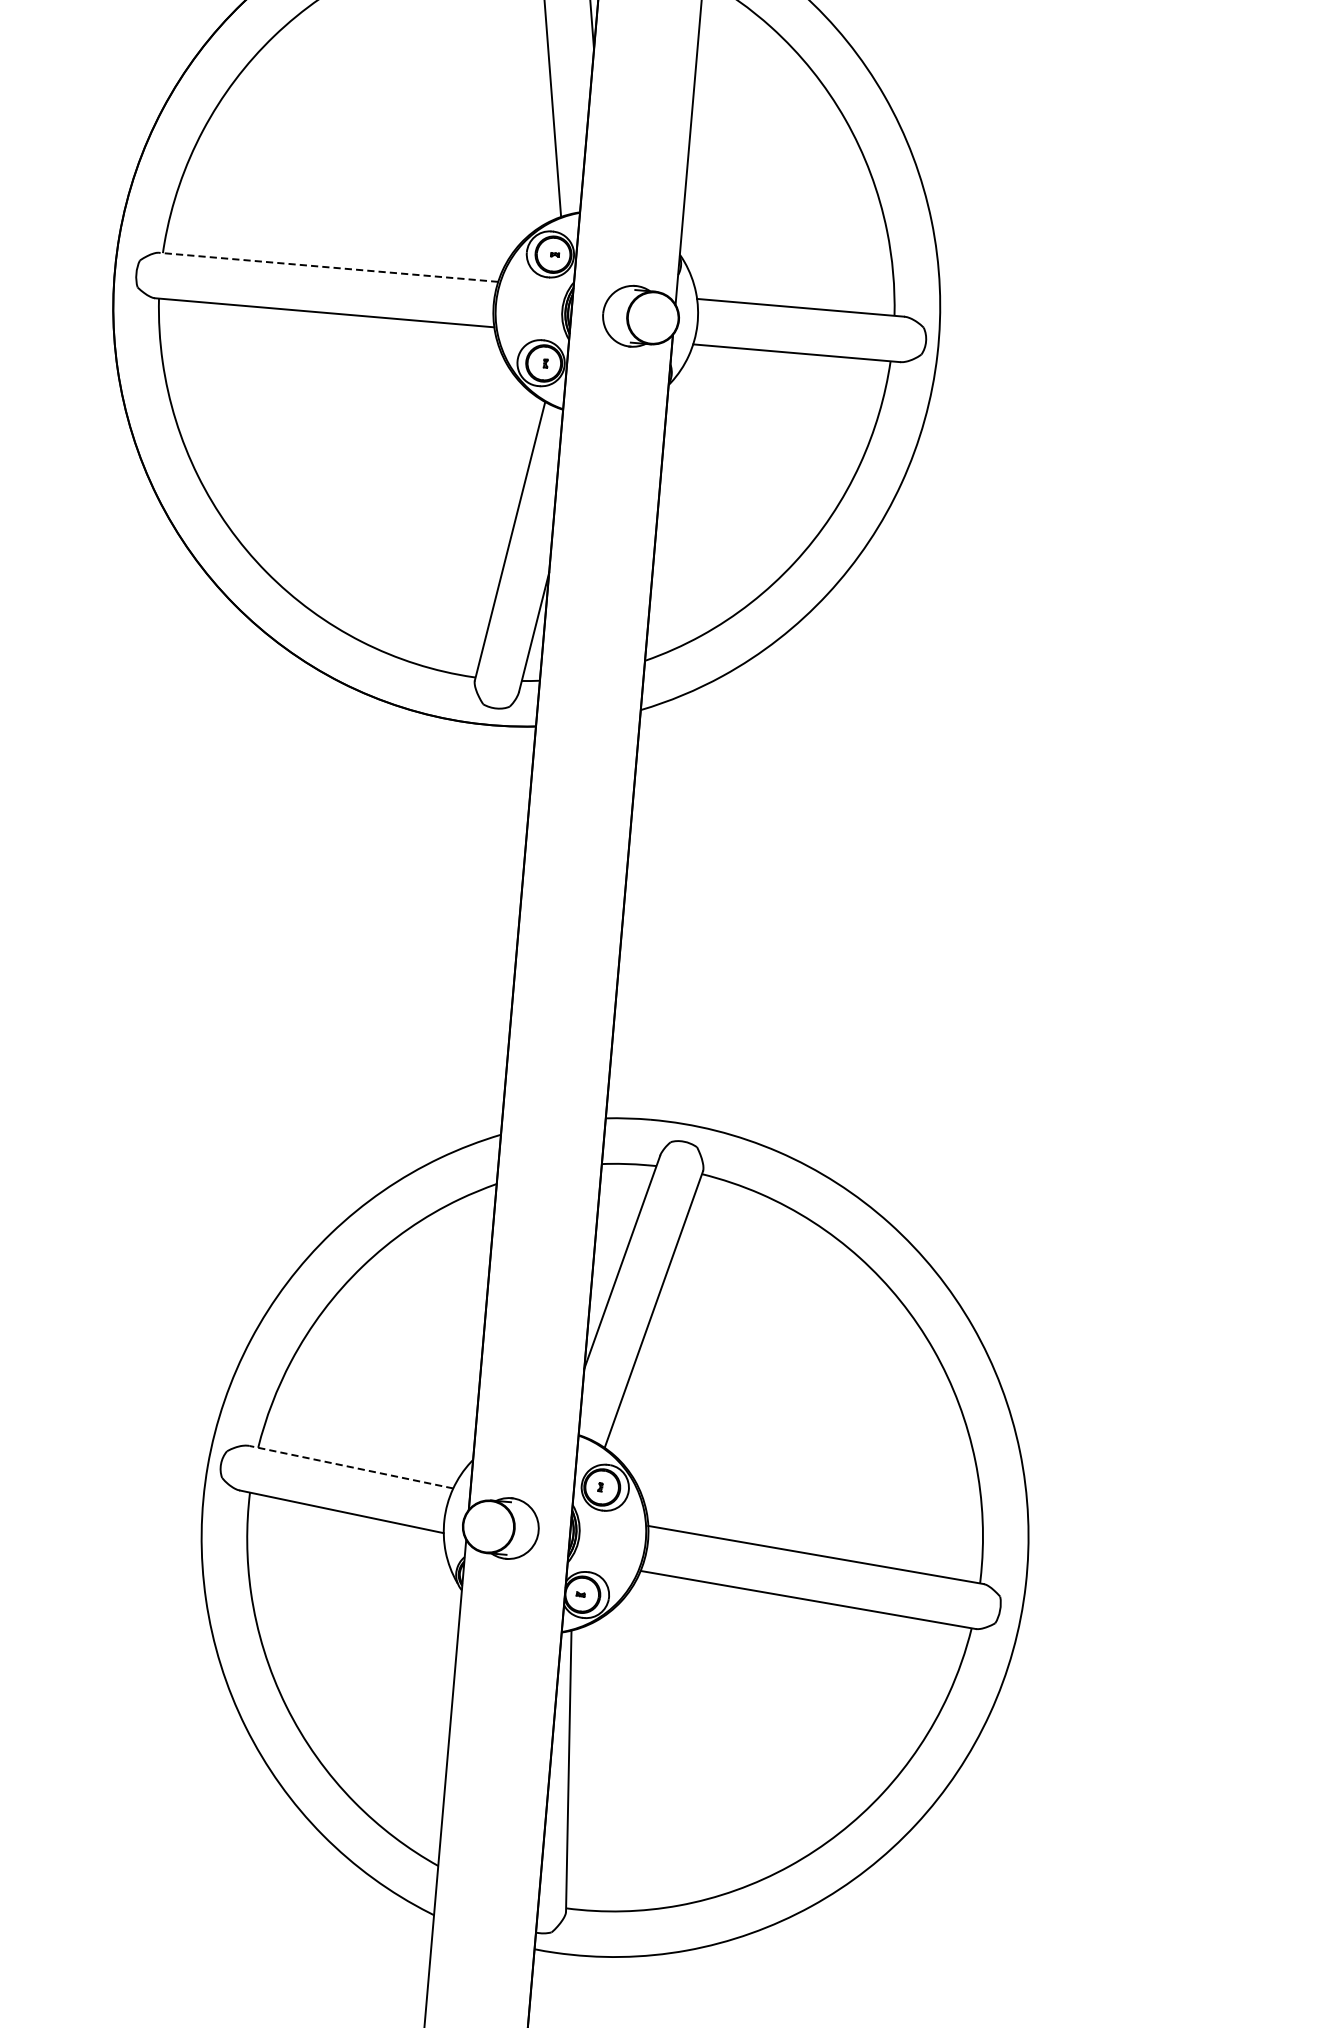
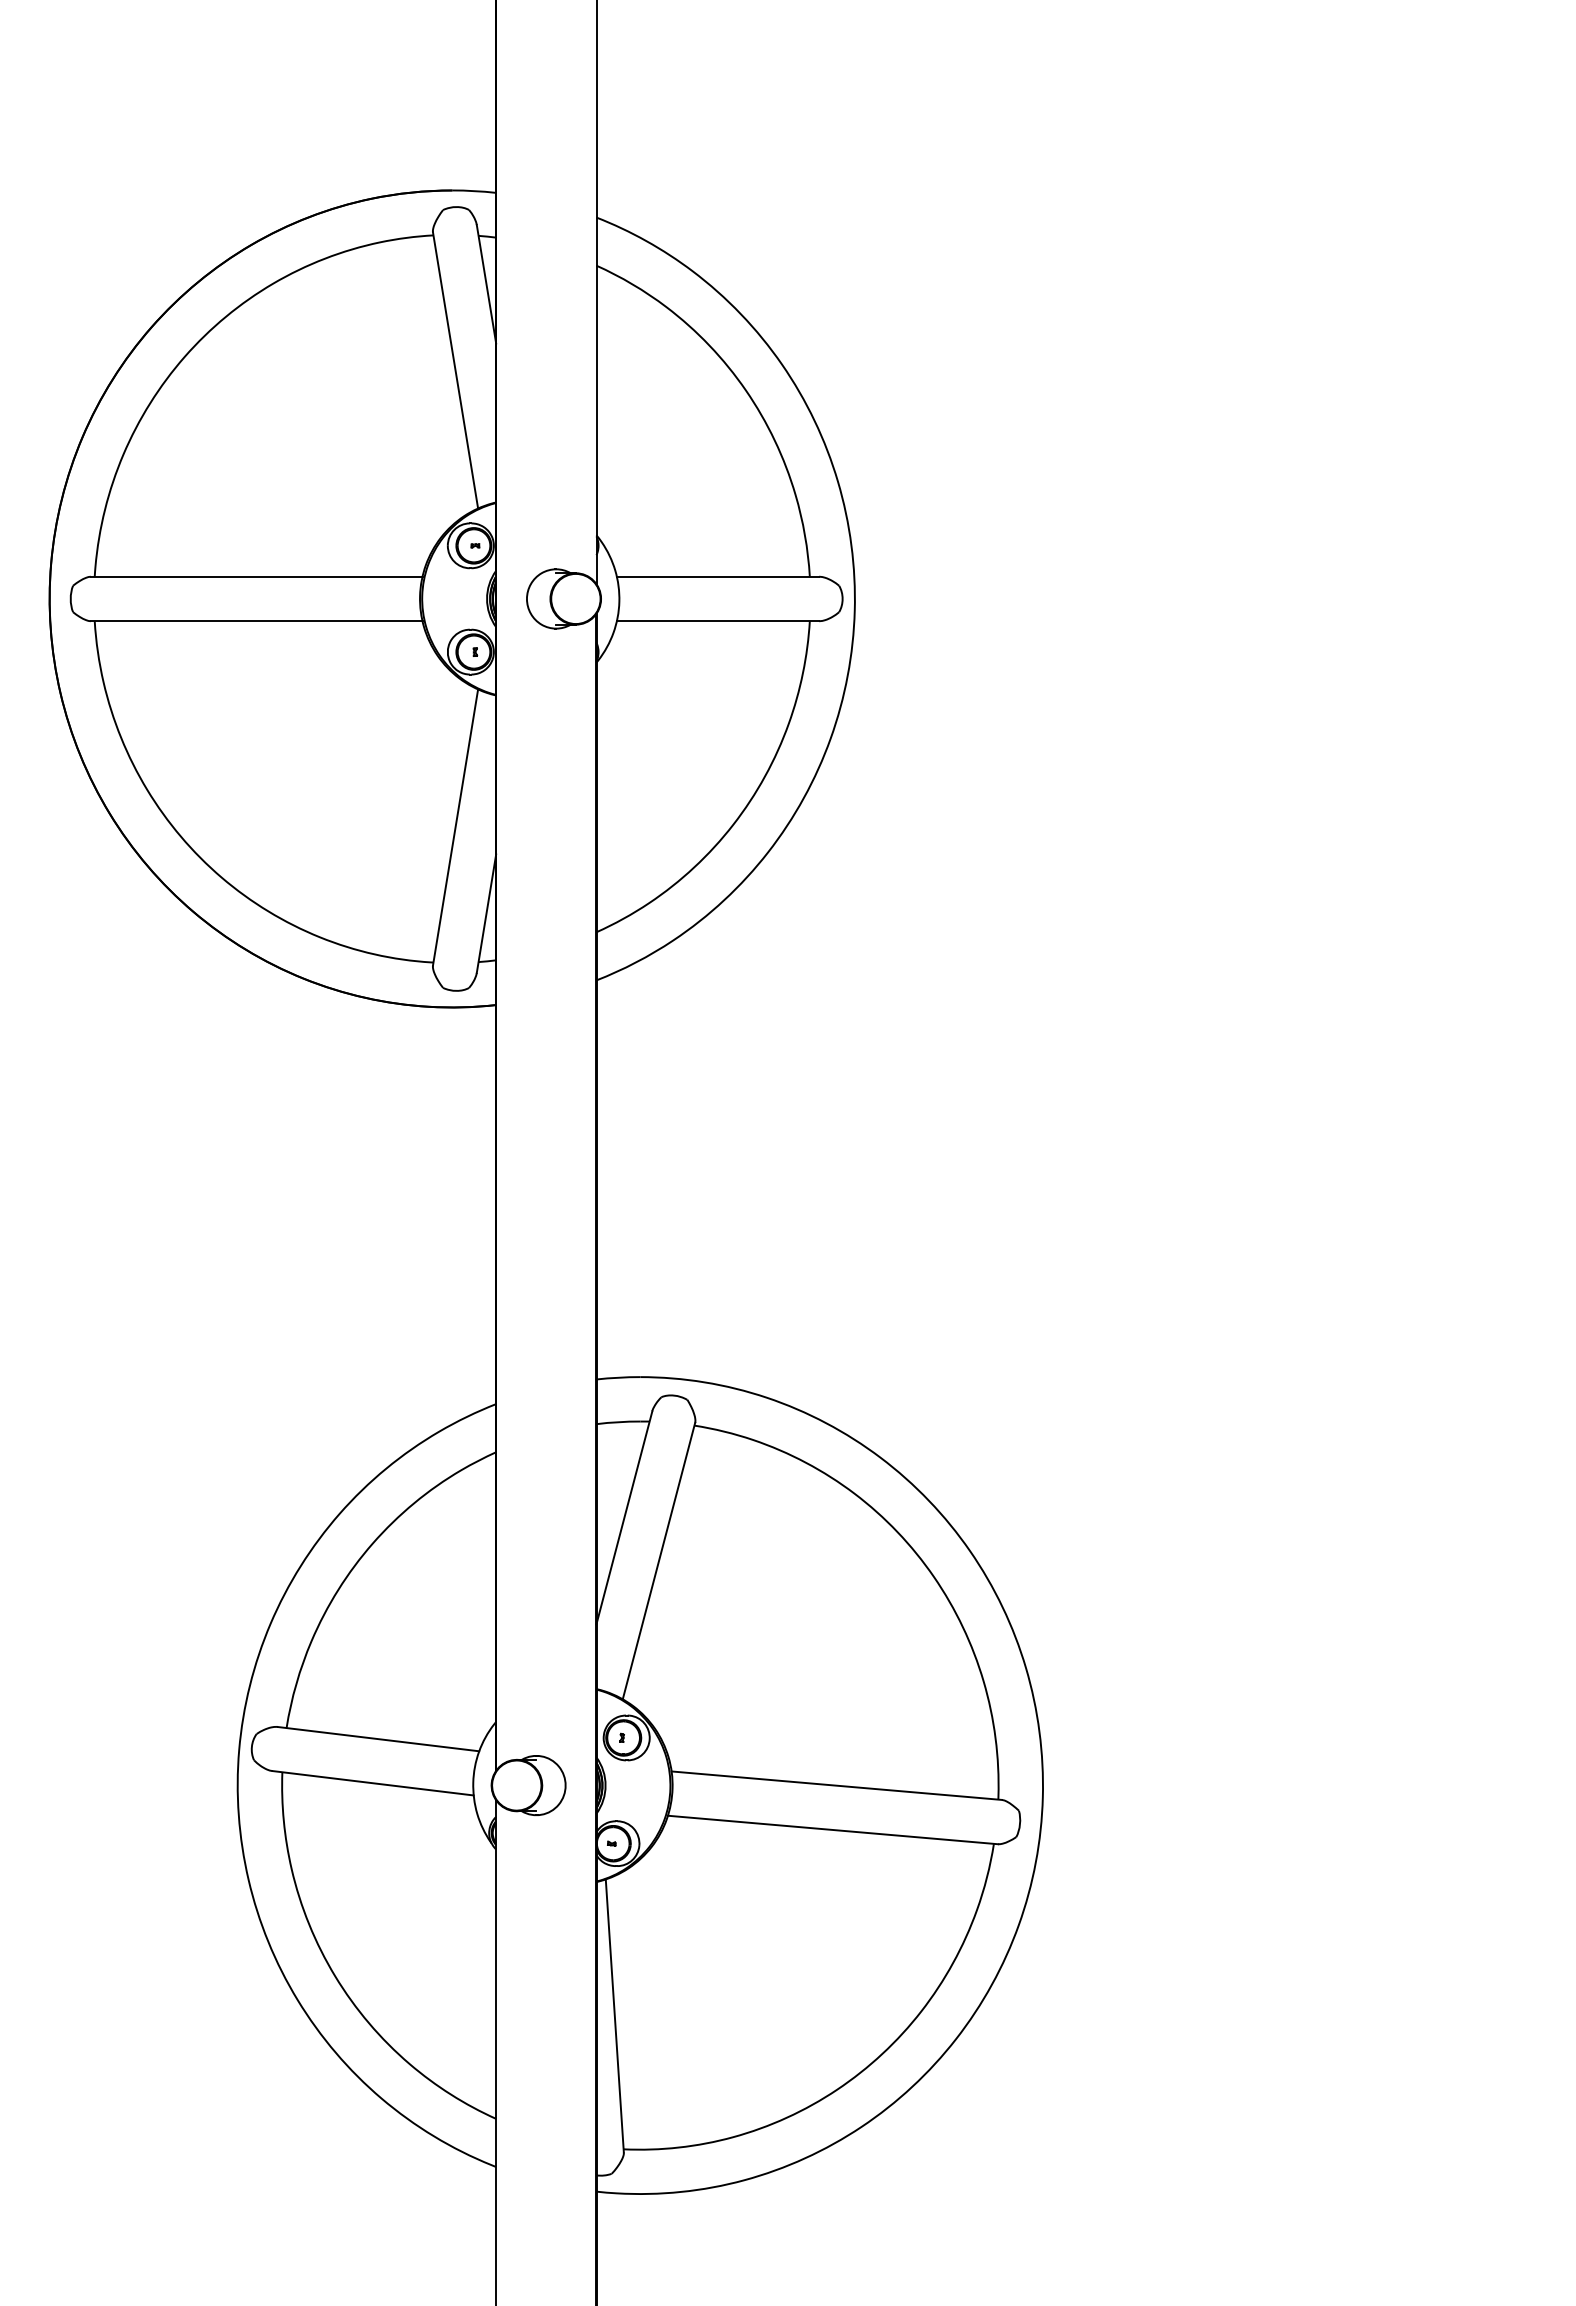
line: (328, 267) -> (256, 576), dashed -> solid
line: (351, 1467) -> (378, 1739), dashed -> solid

